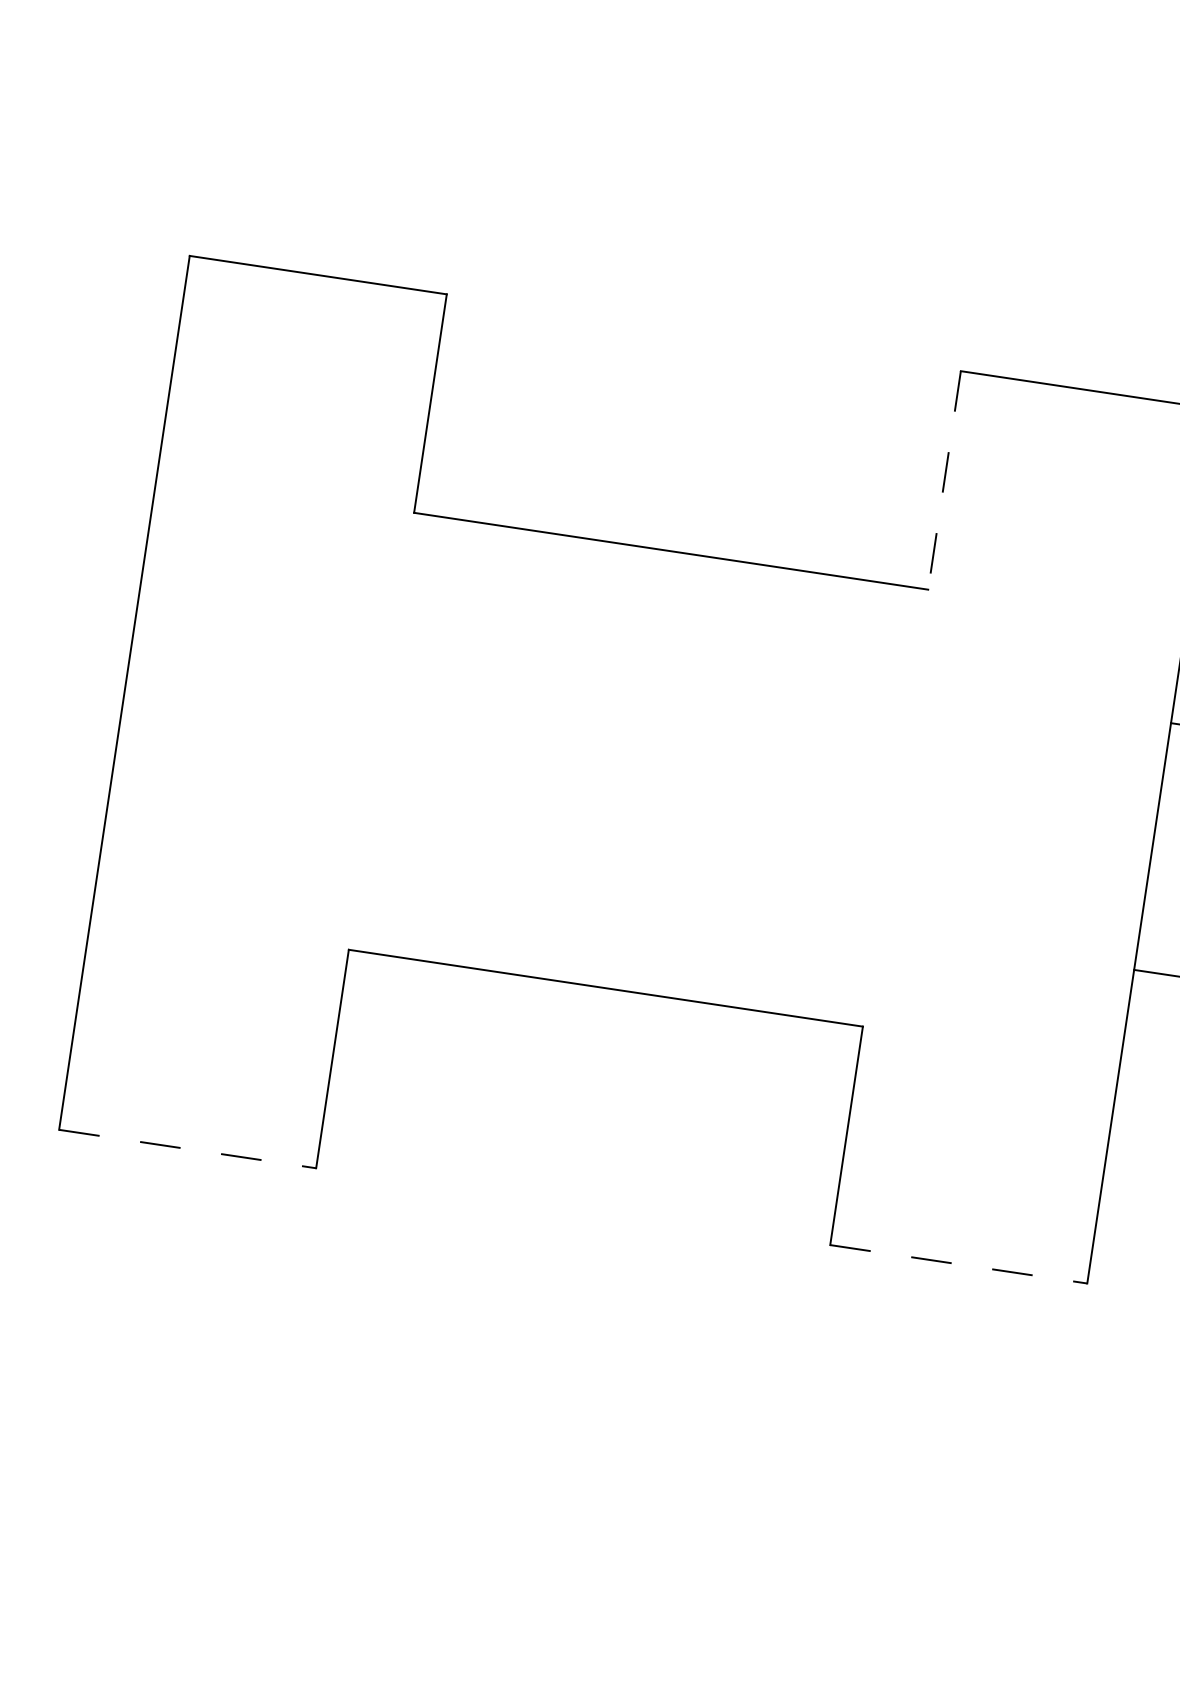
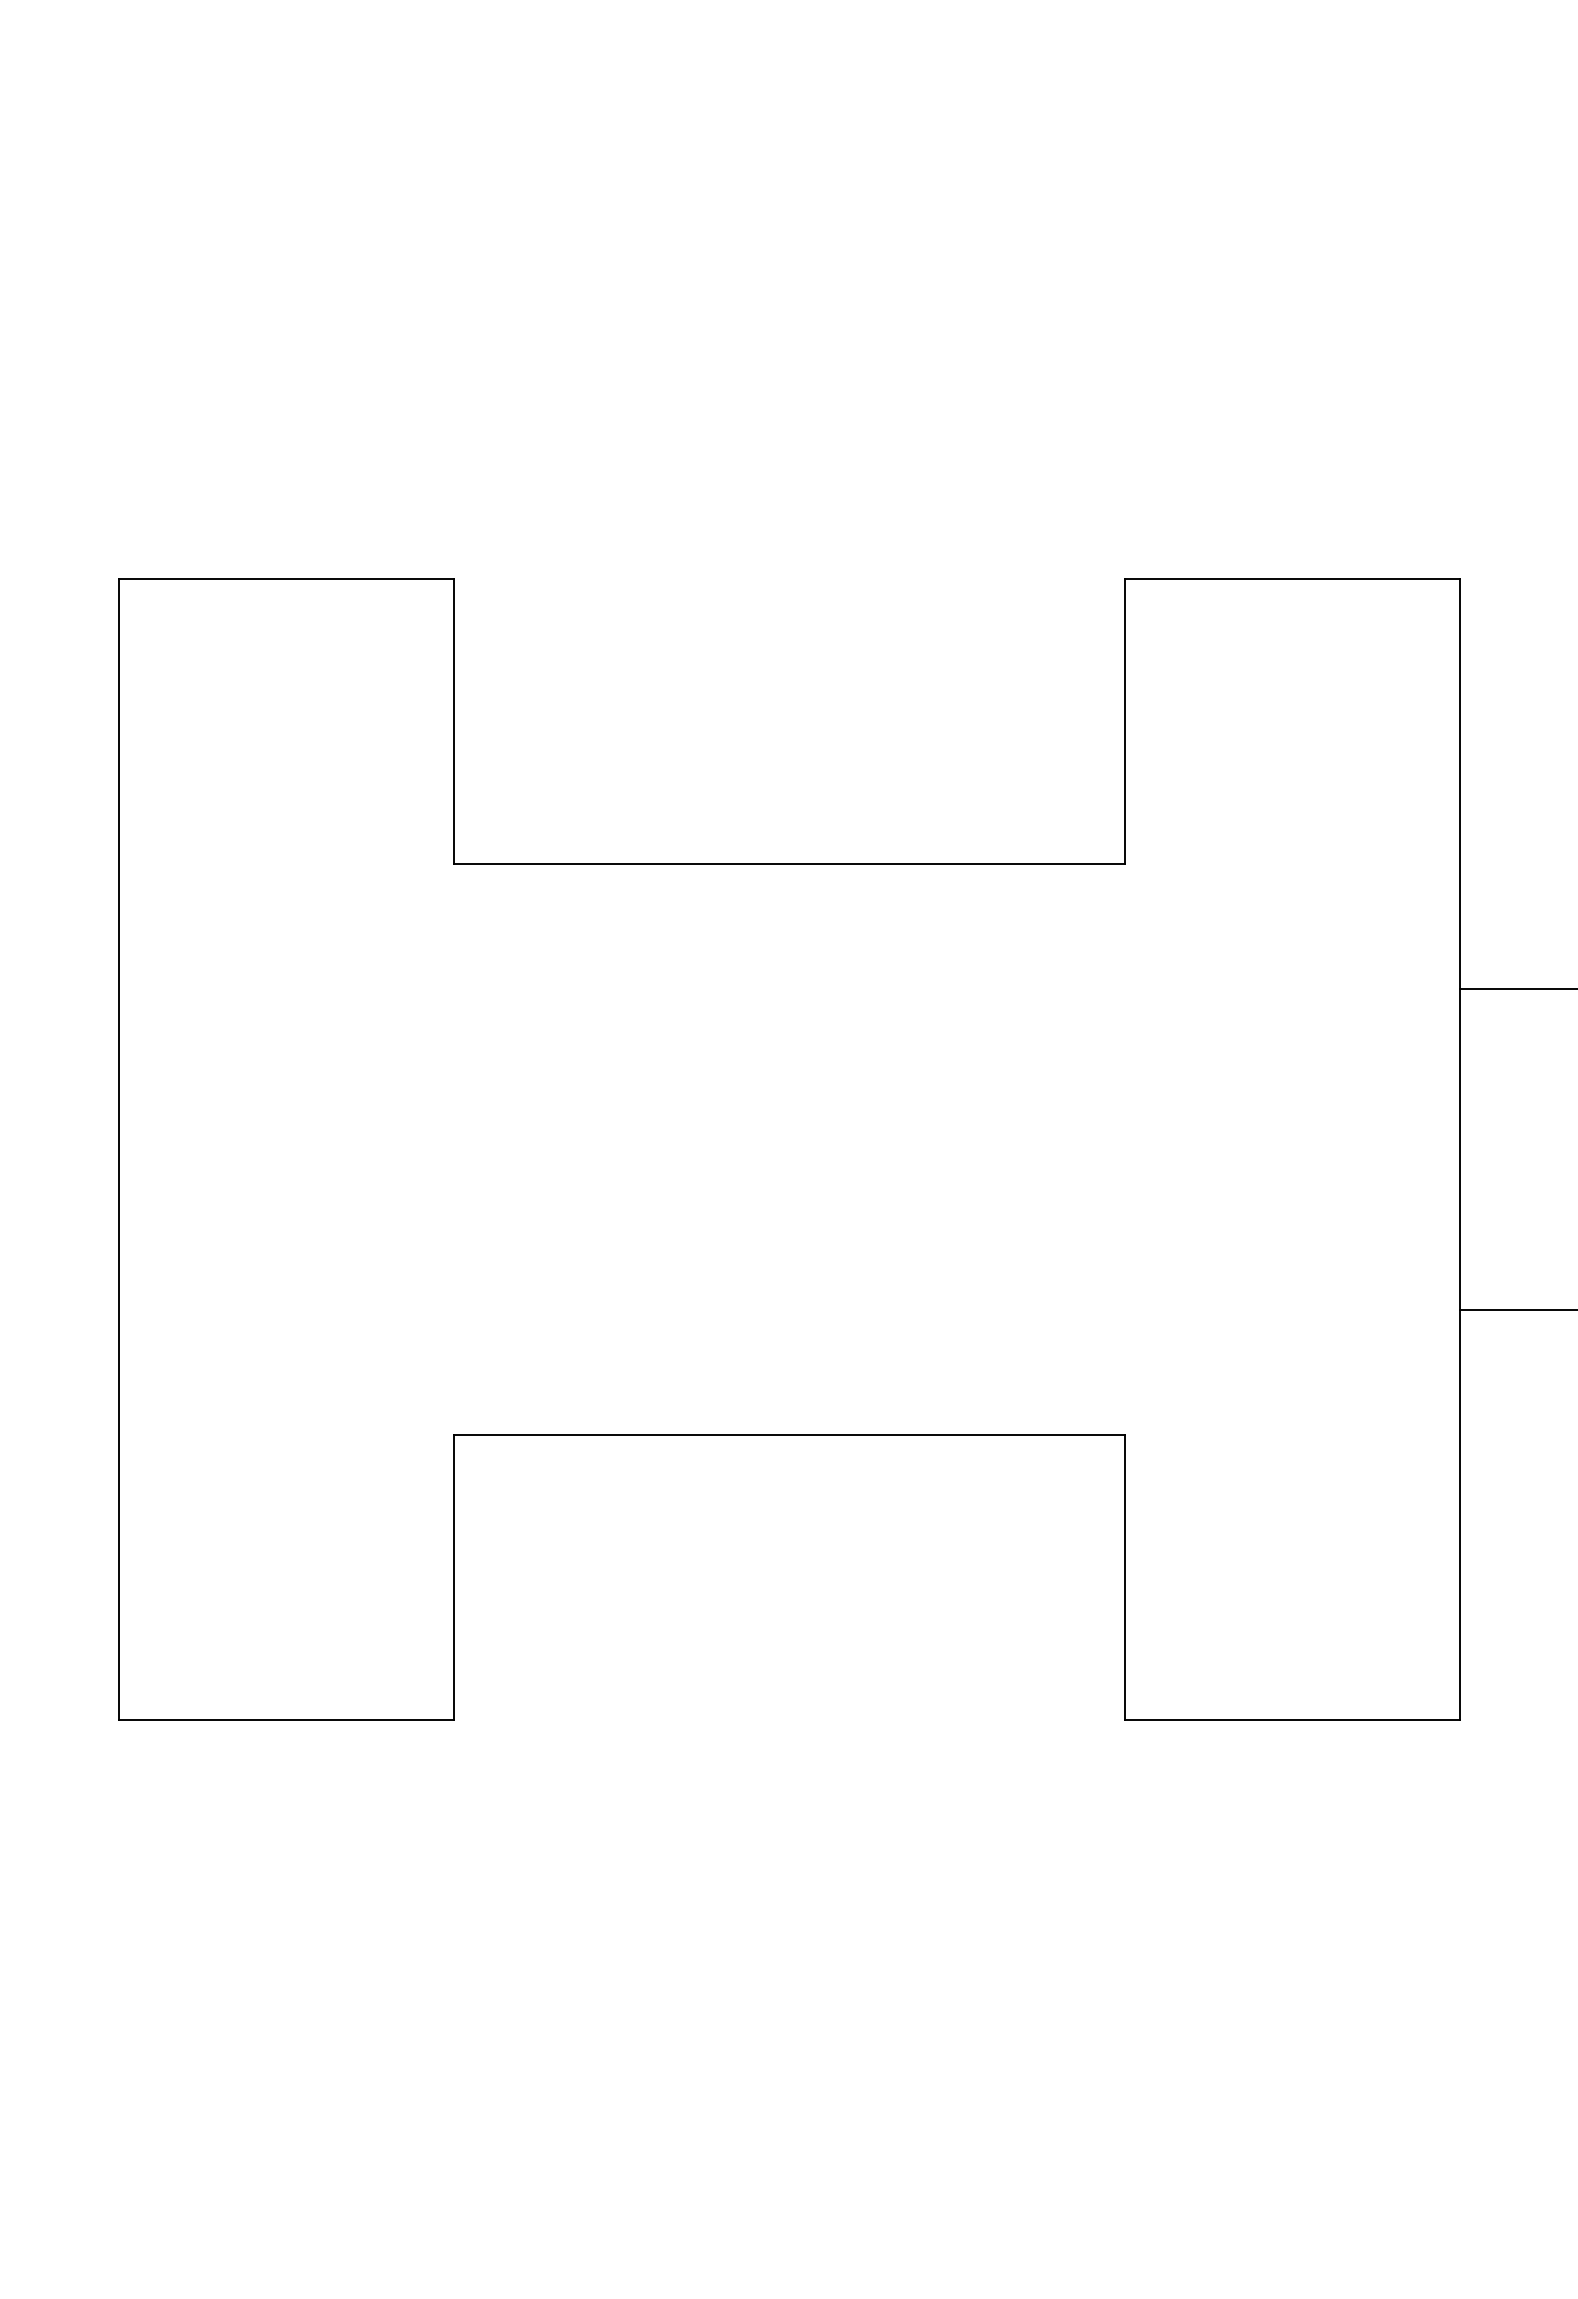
line: (944, 480) -> (1124, 721), dashed -> solid
line: (187, 1149) -> (286, 1719), dashed -> solid
line: (959, 1264) -> (1292, 1719), dashed -> solid

